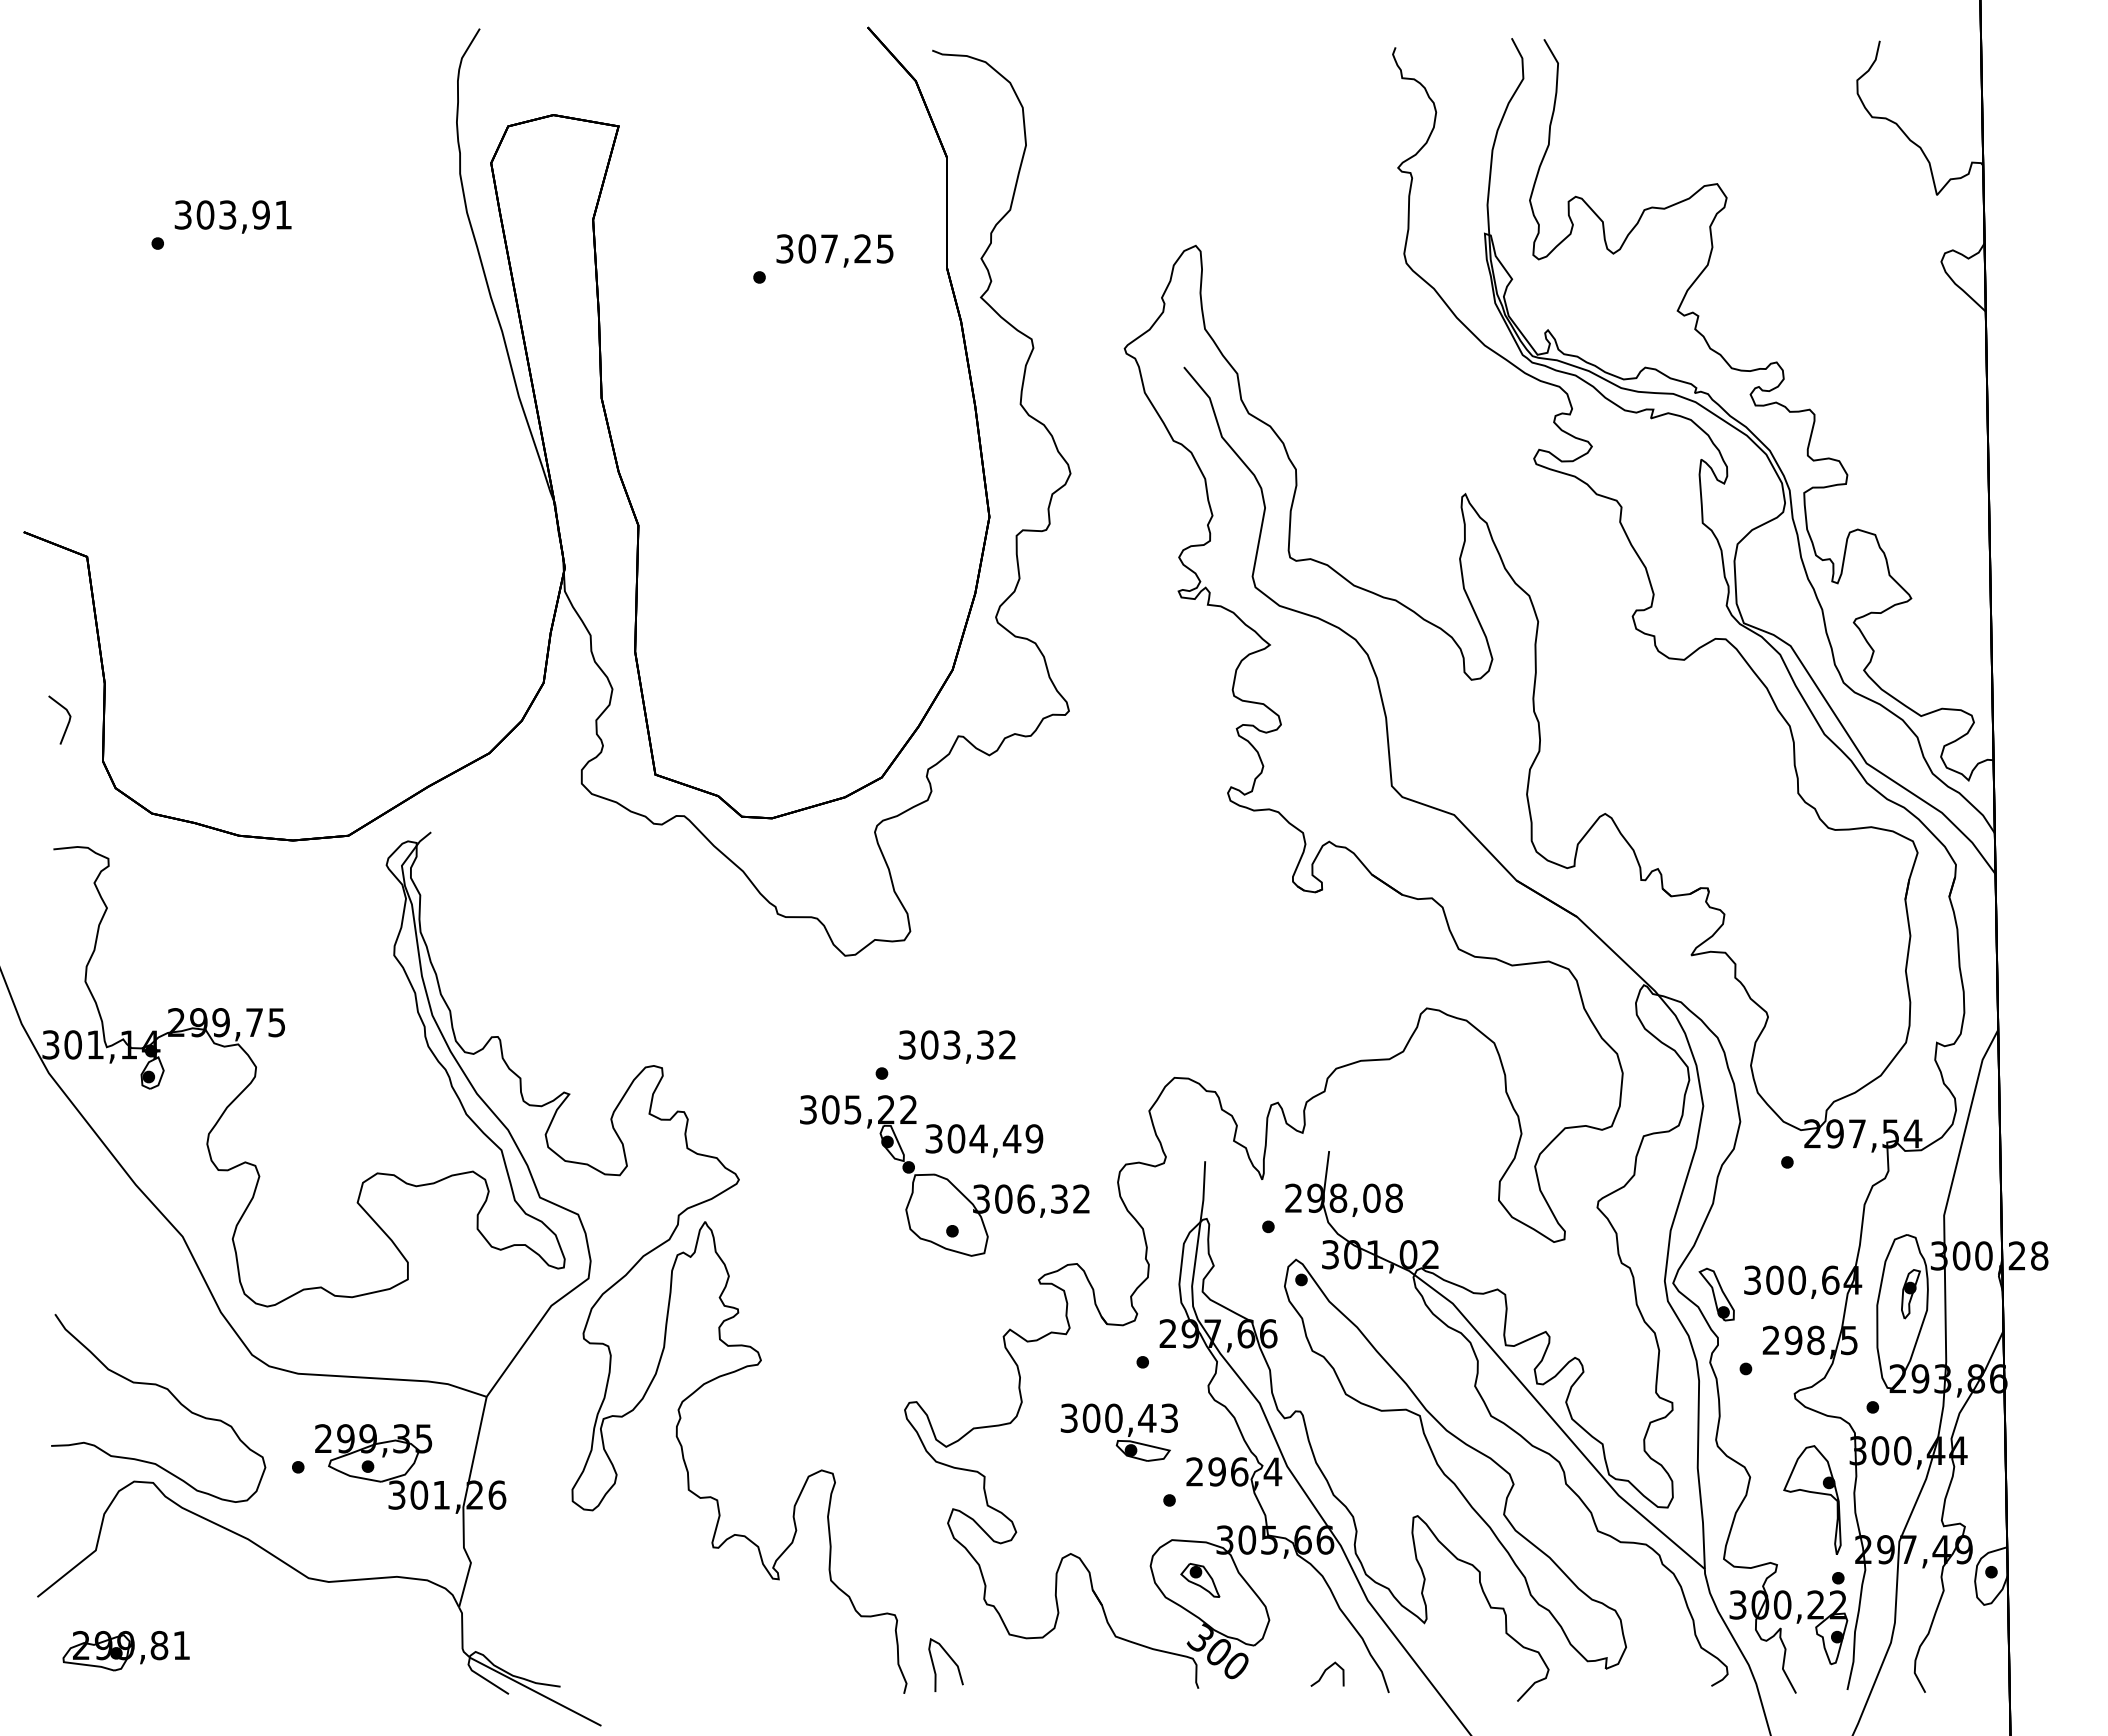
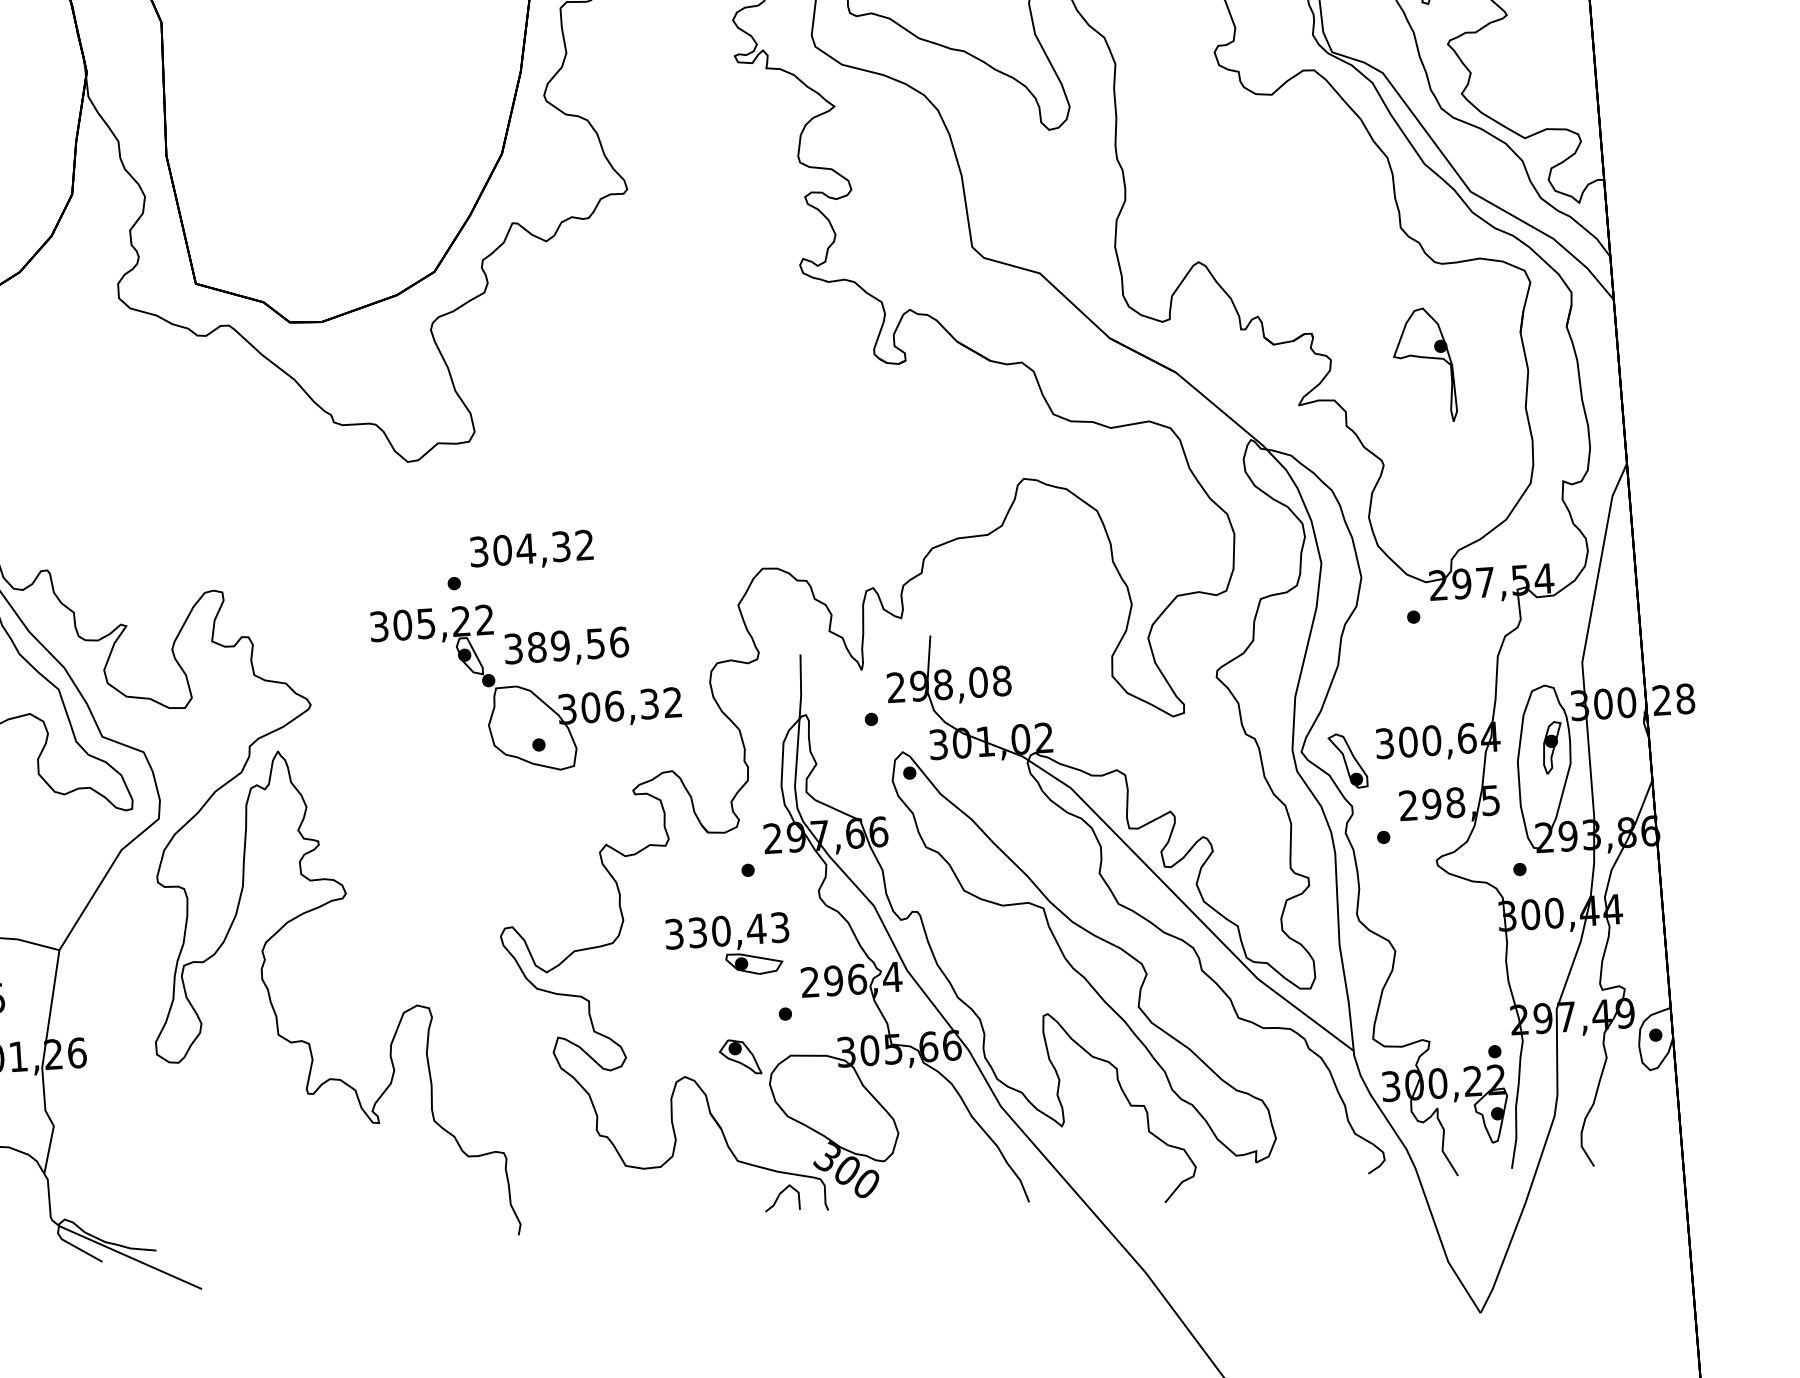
text: (951, 1044) -> (525, 548), 303,32 -> 304,32
text: (995, 1138) -> (578, 644), 304,49 -> 389,56
text: (1091, 1417) -> (697, 931), 300,43 -> 330,43
part: (1812, 1499) -> (1424, 364), moved
part: (1200, 1580) -> (740, 1057), moved
curve: (950, 1659) -> (565, 1196), removed
curve: (1325, 1672) -> (779, 1196), moved

